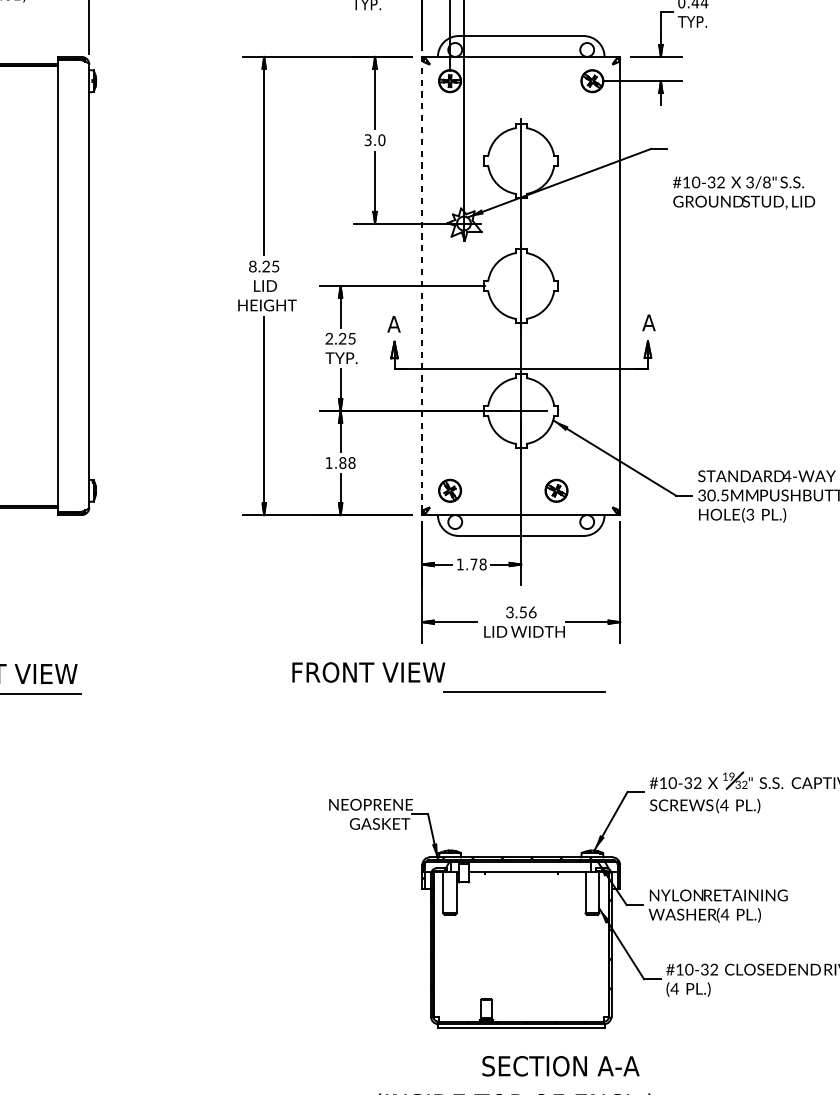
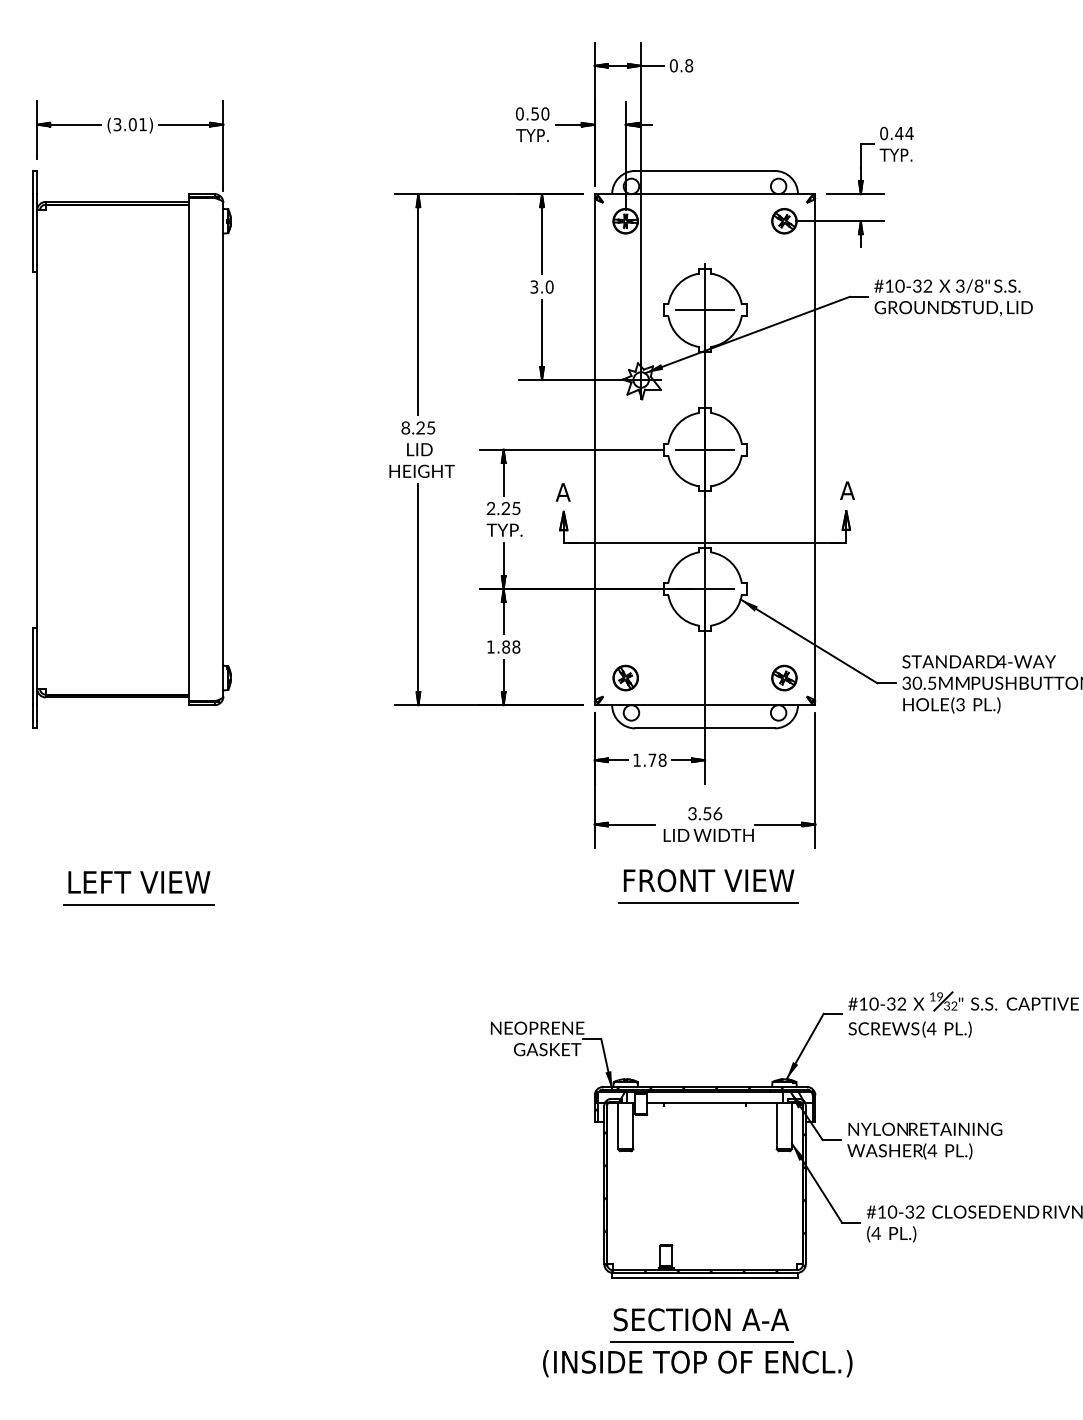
line: (520, 161) -> (704, 310), added
text: (744, 192) -> (953, 297), moved
line: (422, 285) -> (594, 449), dashed -> solid
line: (520, 285) -> (704, 449), added
part: (556, 490) -> (784, 677), moved
text: (369, 672) -> (709, 880), moved
text: (560, 1065) -> (700, 1319), moved
line: (518, 1085) -> (701, 1341), added

